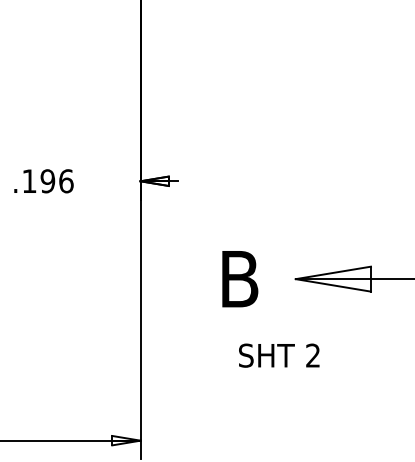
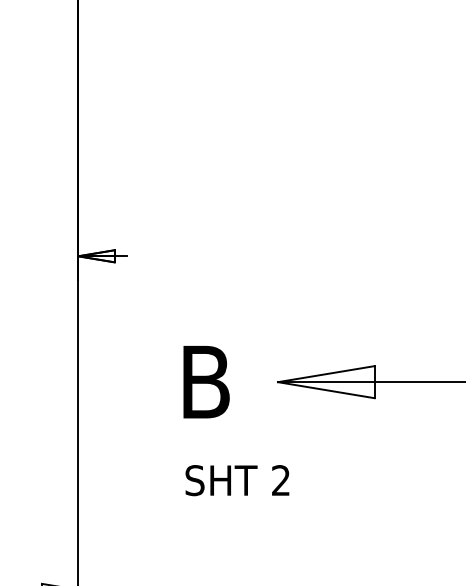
text: (279, 355) -> (237, 480), moved

